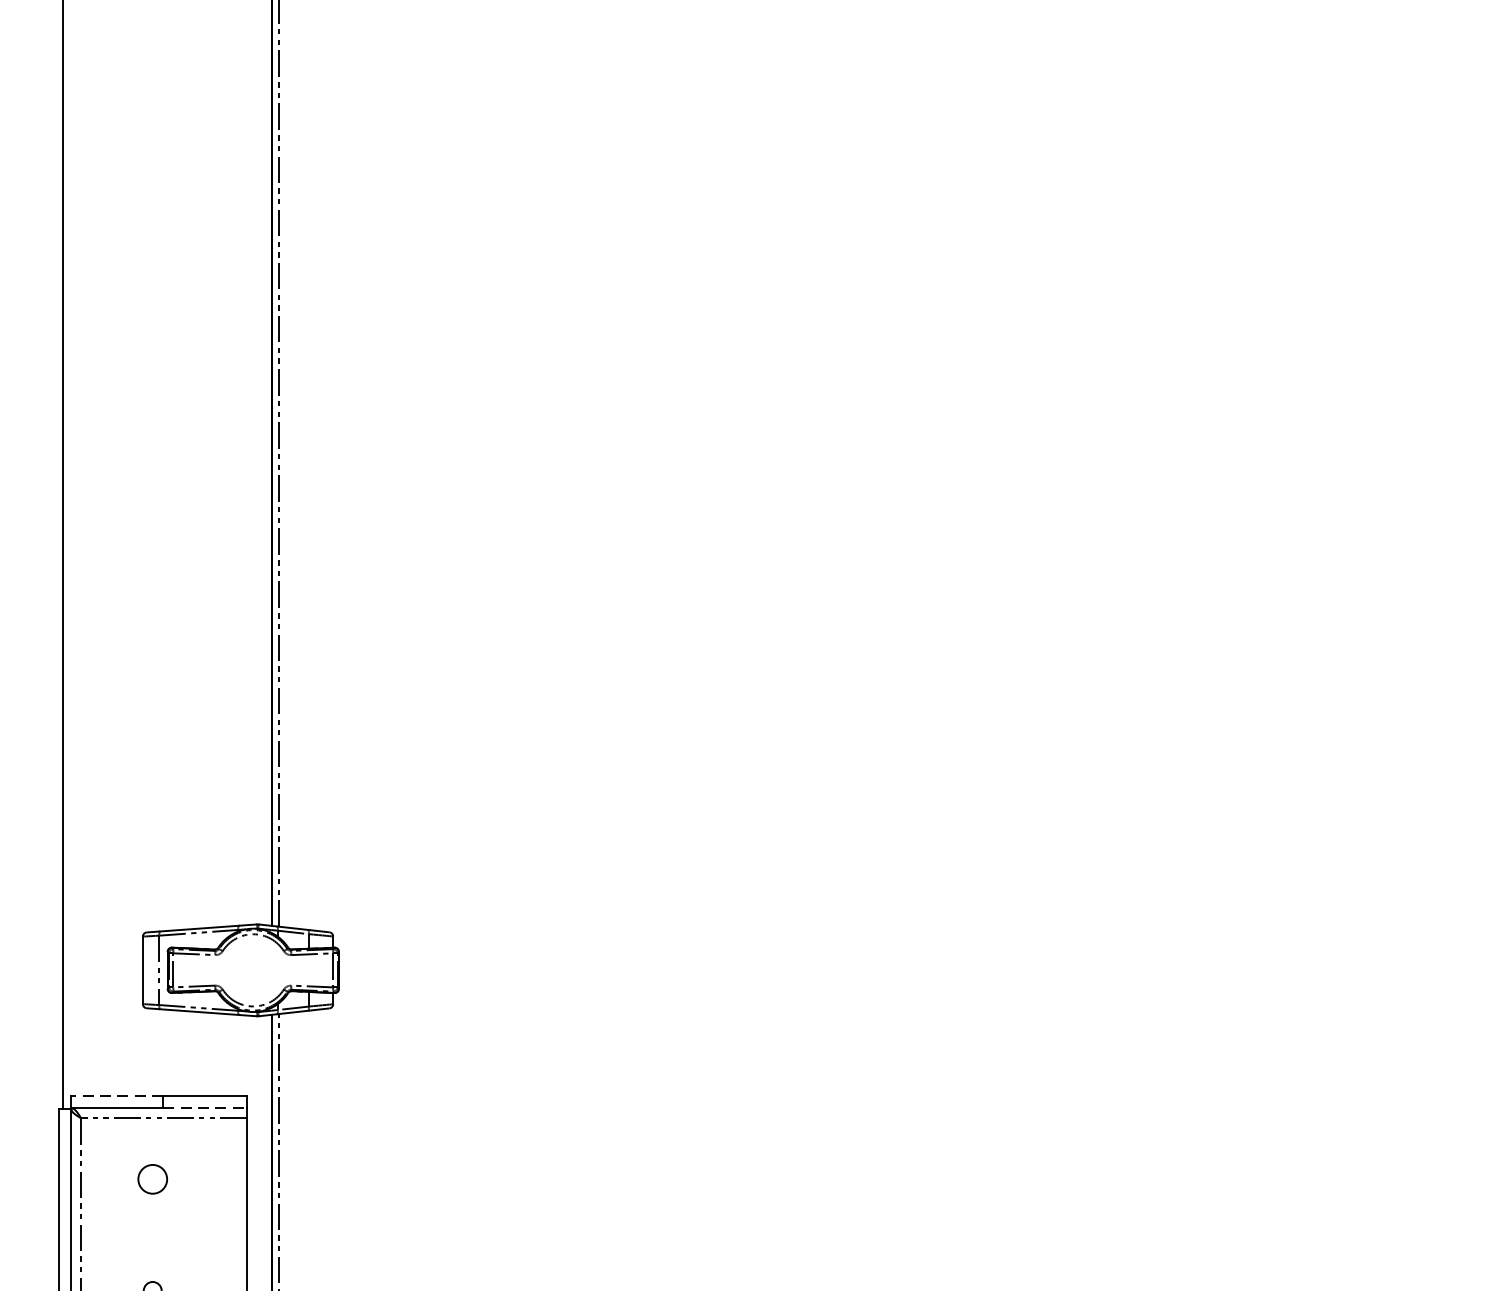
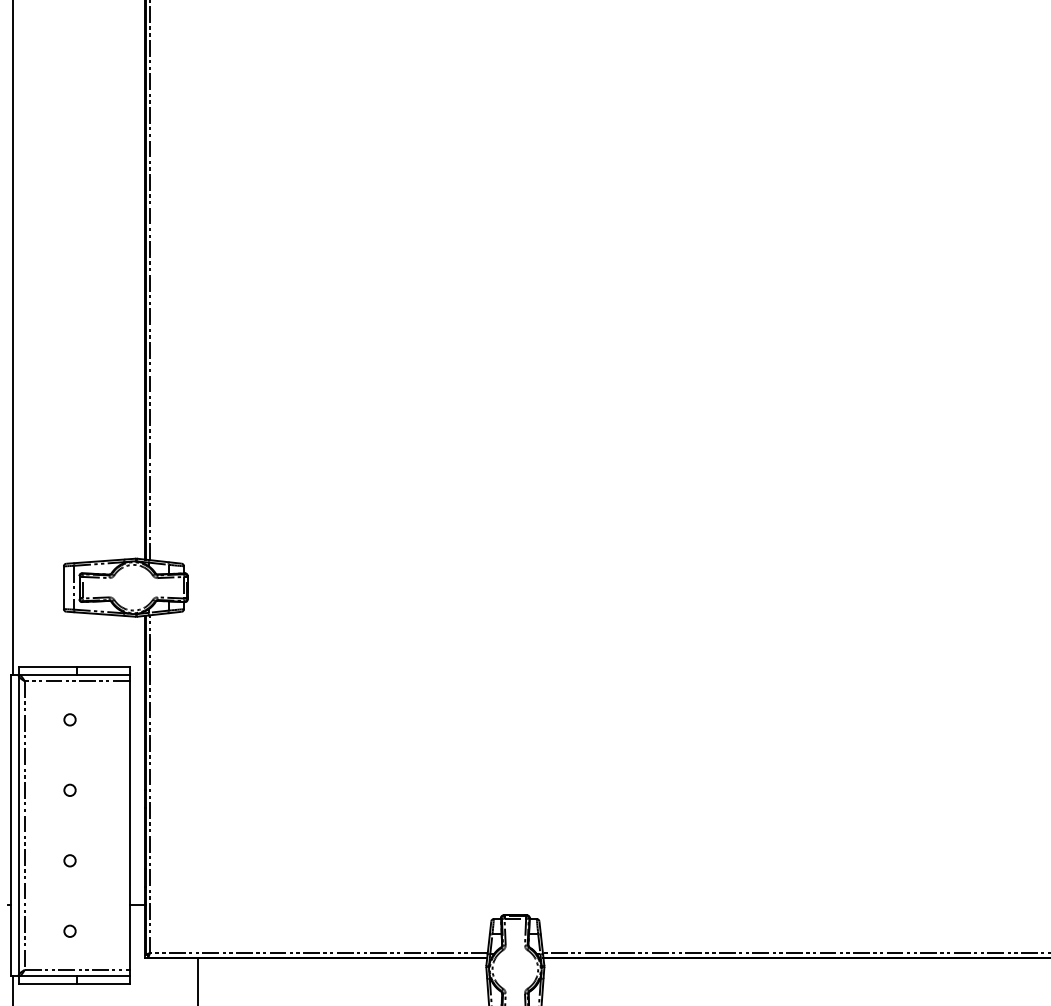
line: (117, 1096) -> (47, 667), dashed -> solid
line: (205, 1107) -> (103, 674), dashed -> solid
circle: (151, 1178) -> (69, 719), size x0.62

